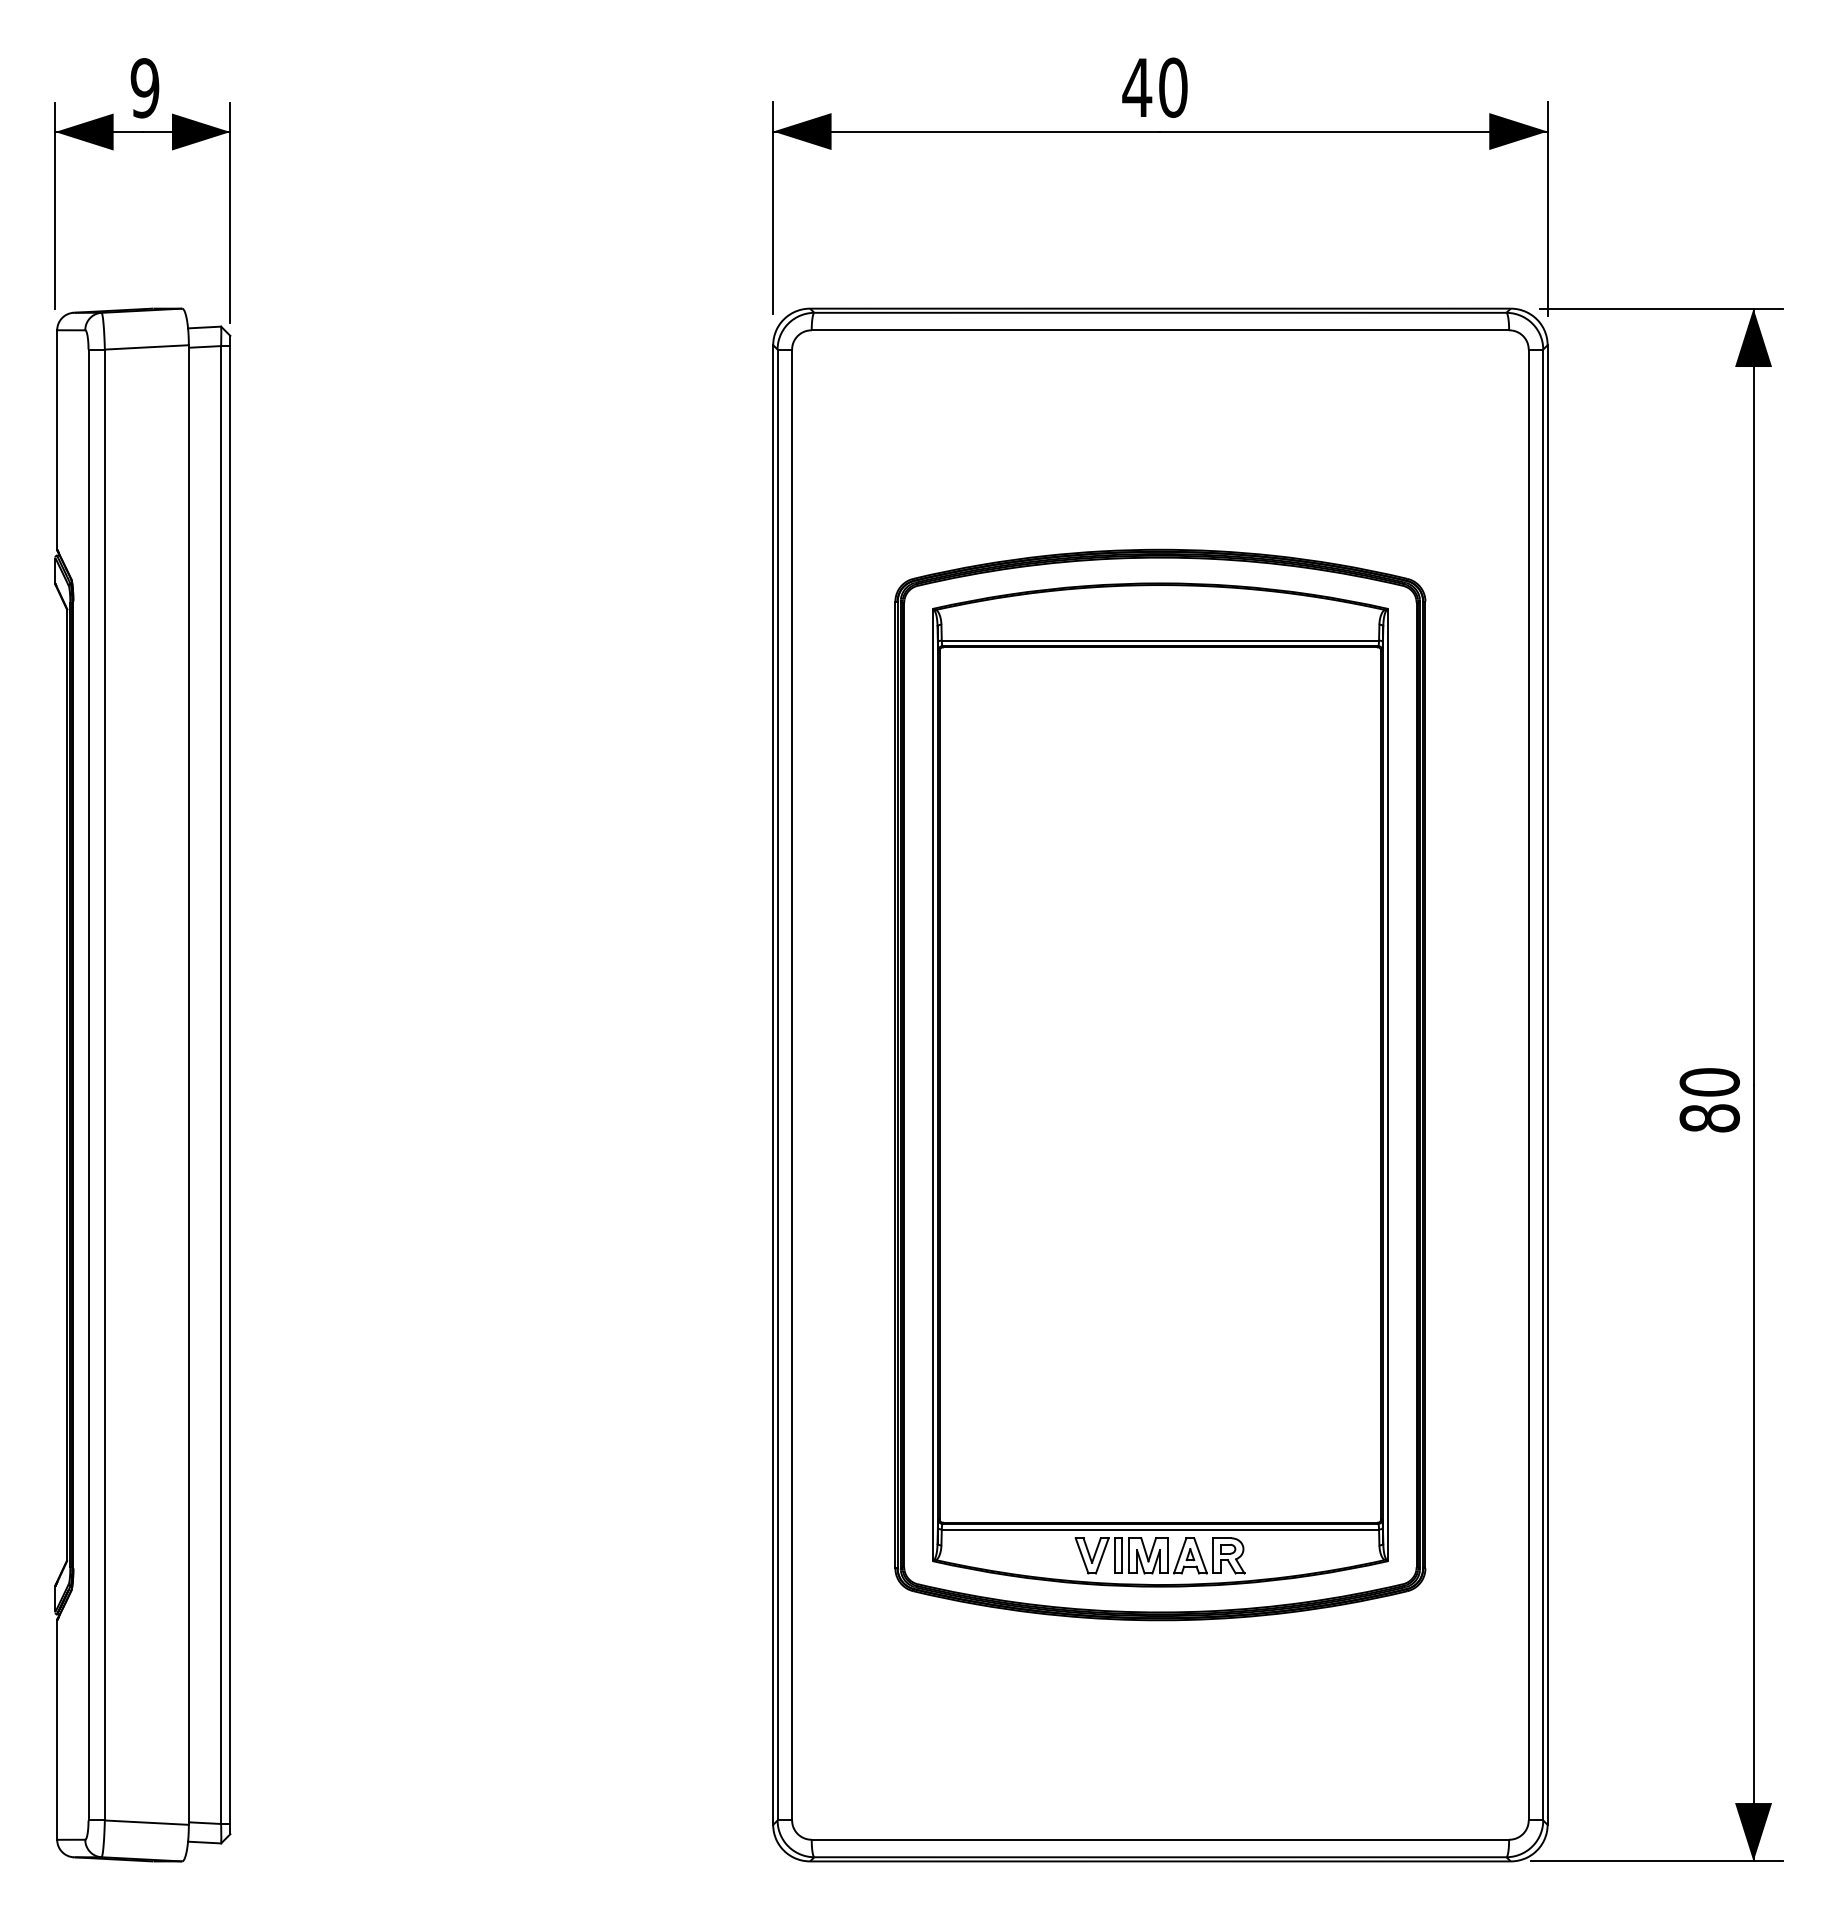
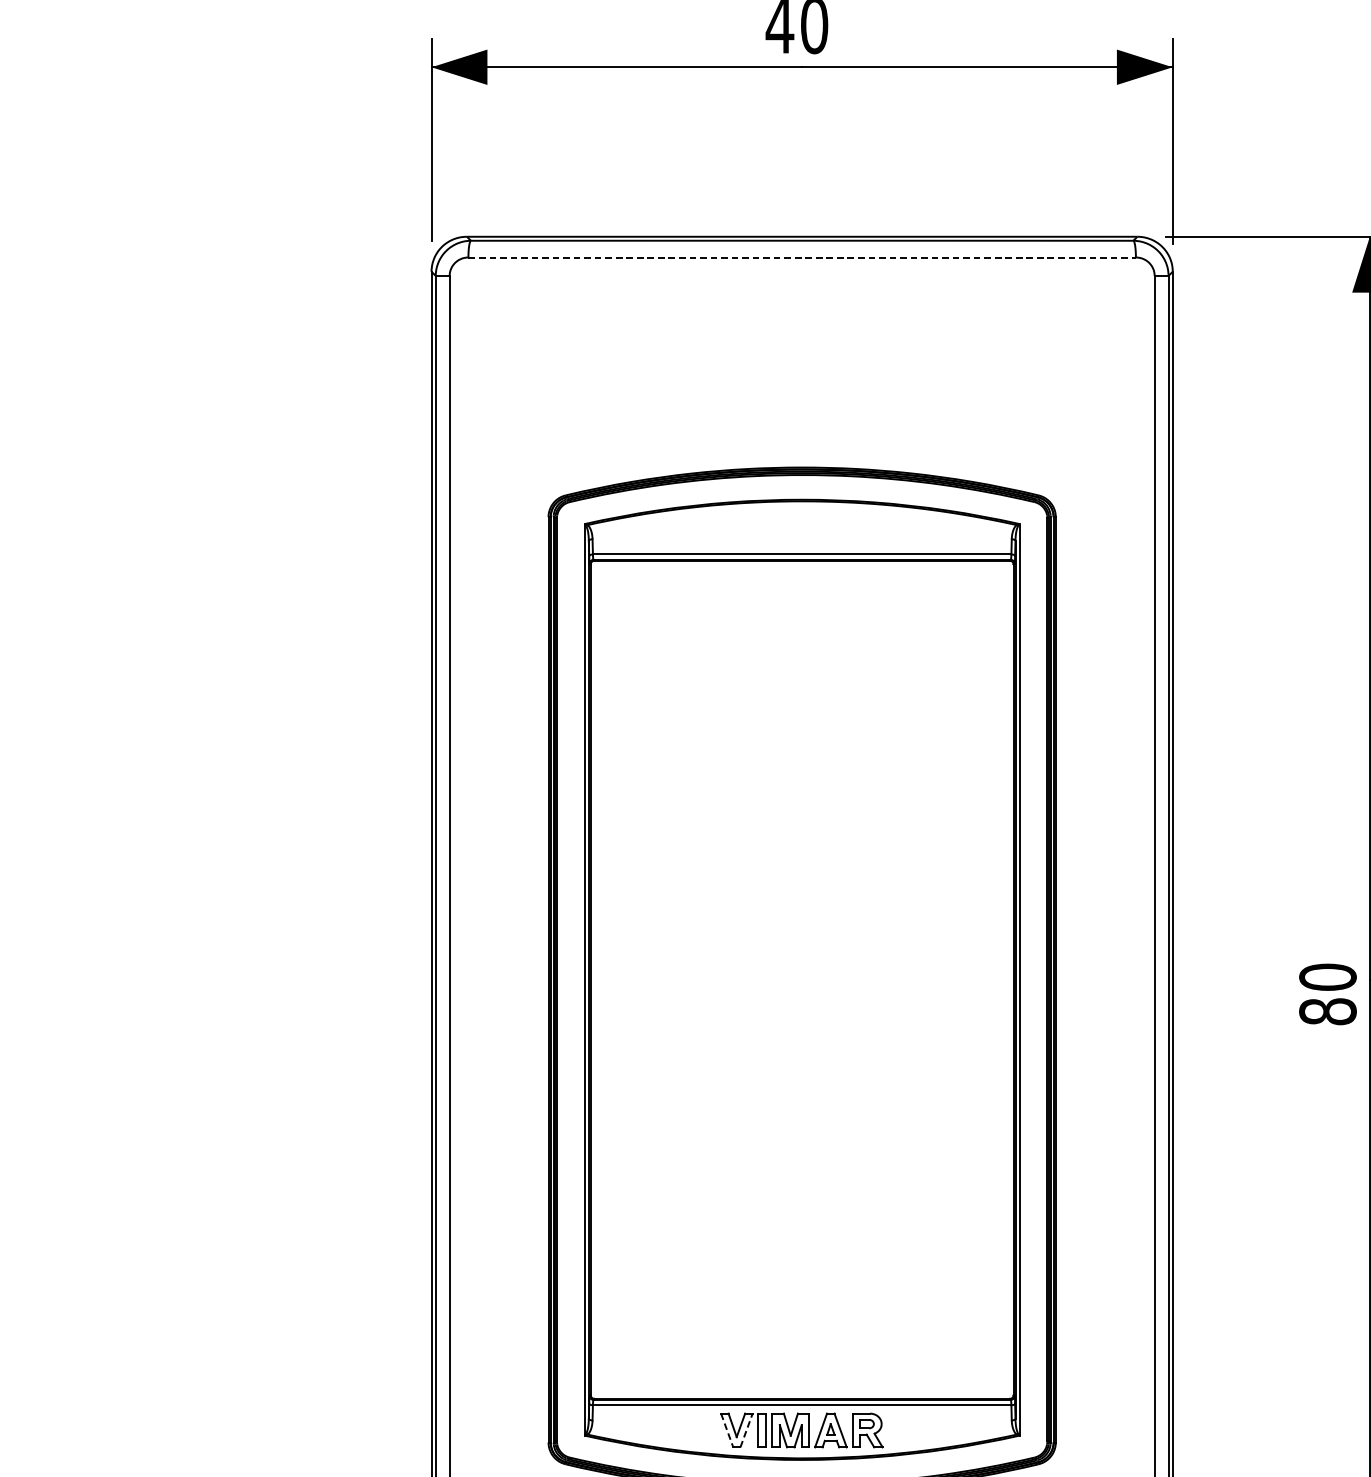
line: (1160, 330) -> (802, 257), solid -> dashed
line: (1082, 1555) -> (727, 1430), solid -> dashed
line: (1102, 1555) -> (746, 1430), solid -> dashed

